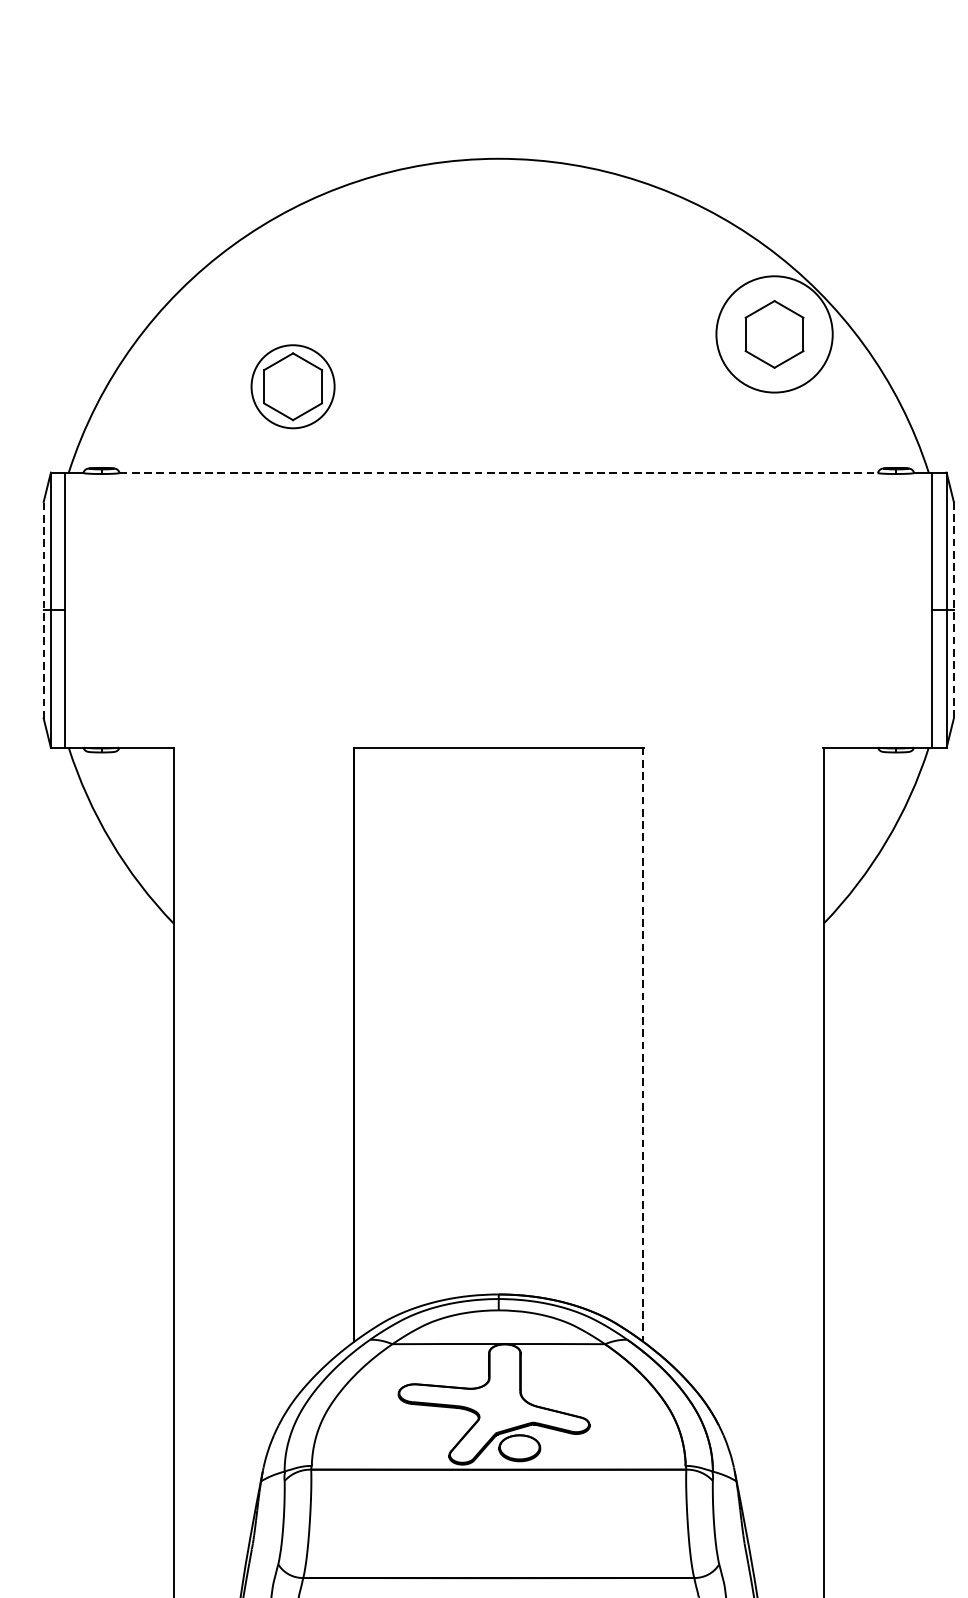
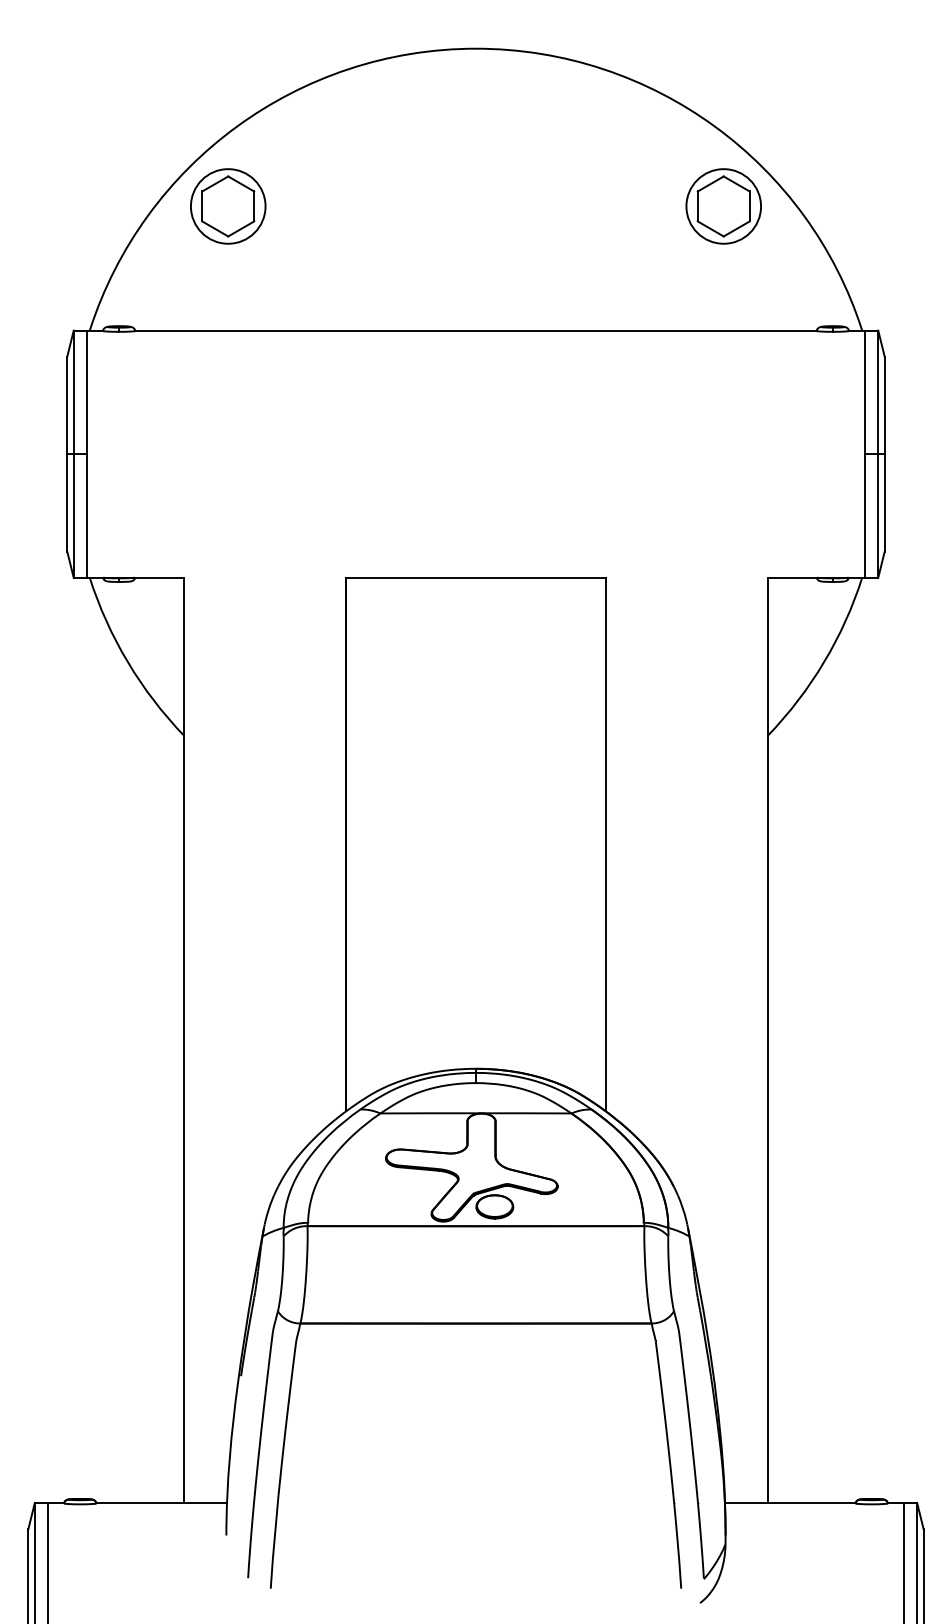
circle: (774, 334) -> (723, 206), size x0.71
part: (293, 386) -> (228, 206), moved
line: (499, 472) -> (476, 330), dashed -> solid
line: (43, 609) -> (67, 453), dashed -> solid
line: (953, 610) -> (884, 454), dashed -> solid
line: (642, 1044) -> (605, 844), dashed -> solid

